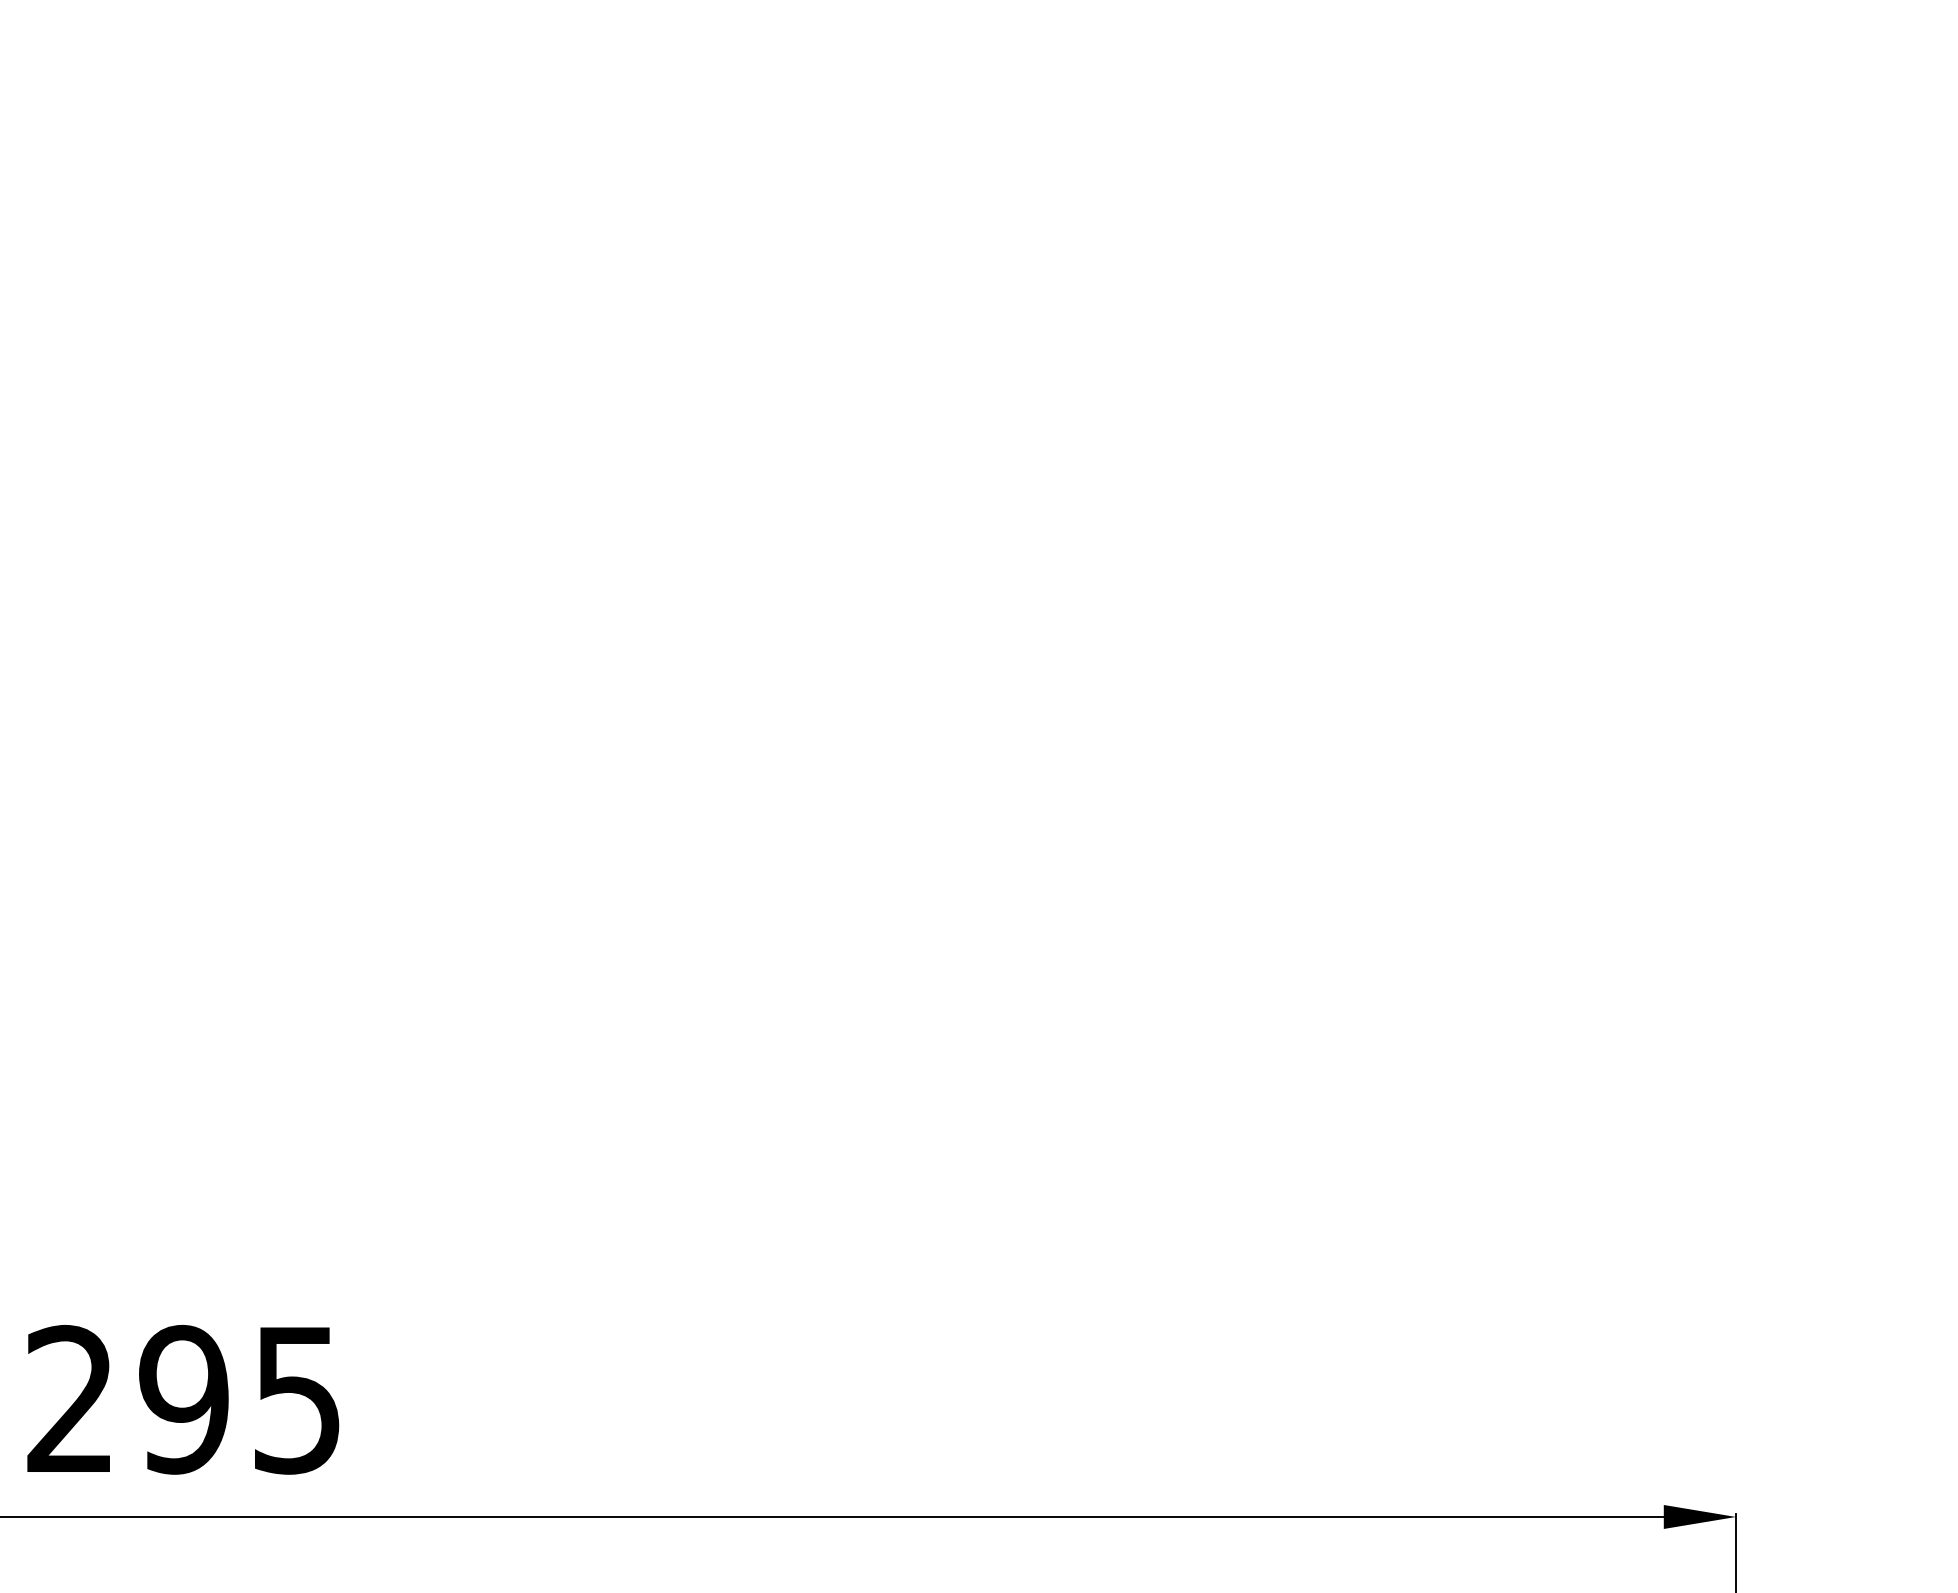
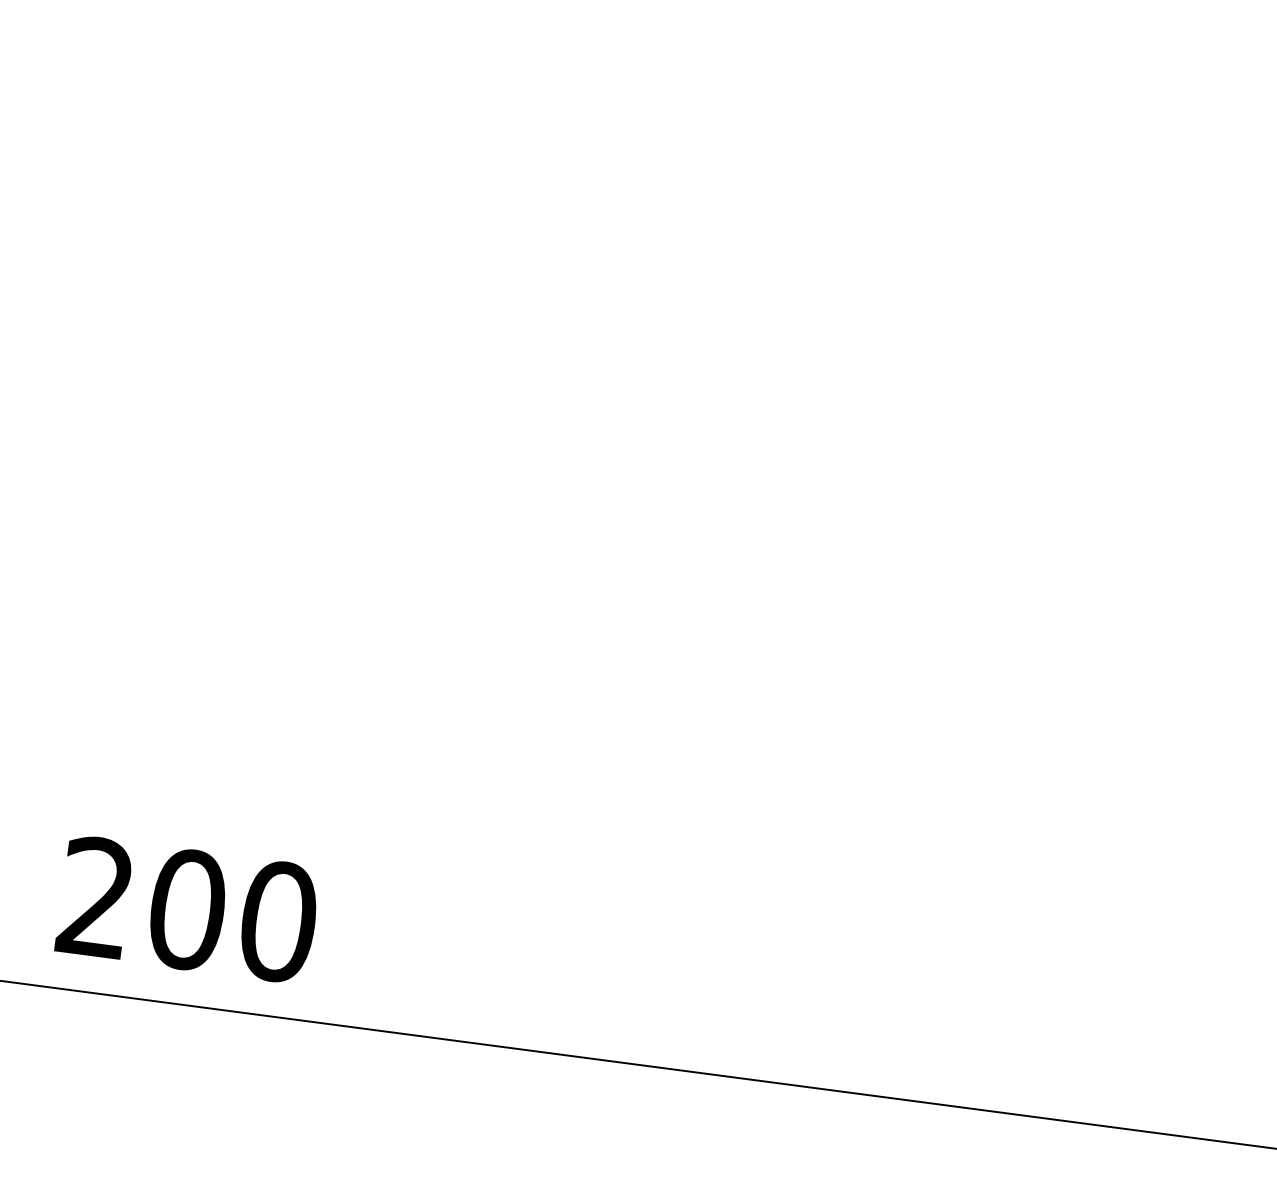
text: (240, 1399) -> (232, 915), 295 -> 200

